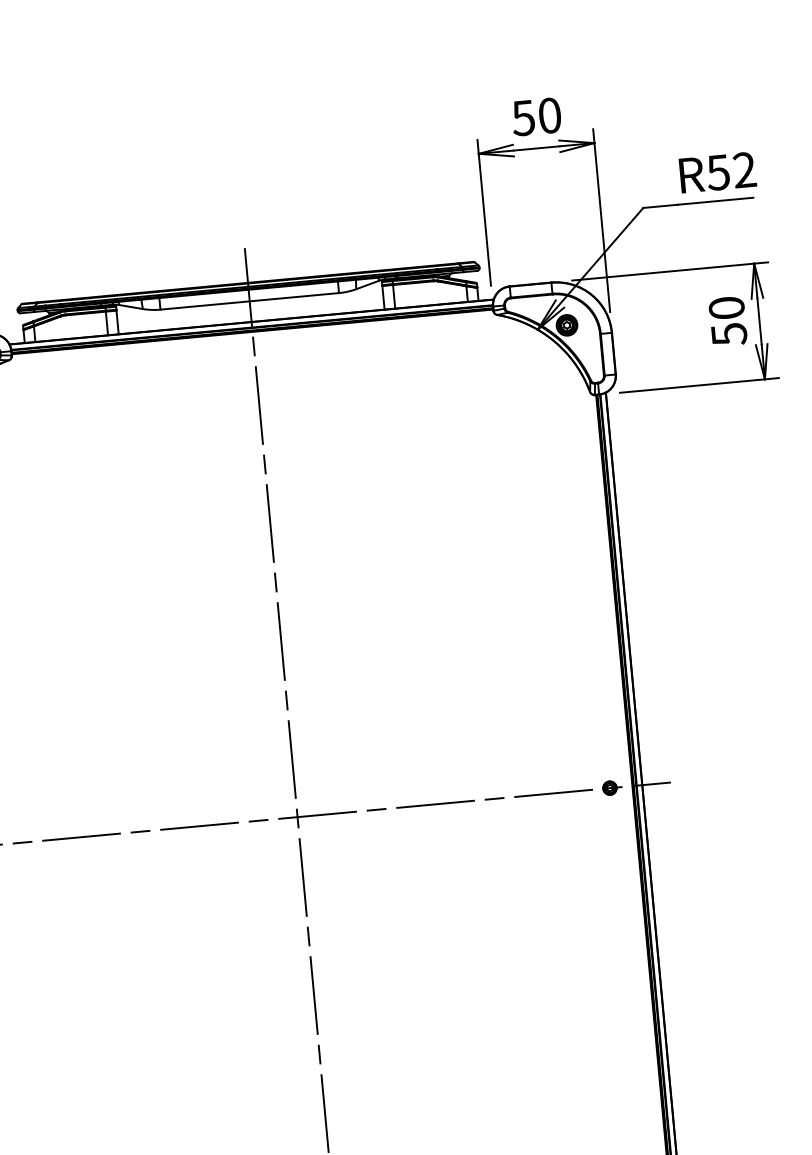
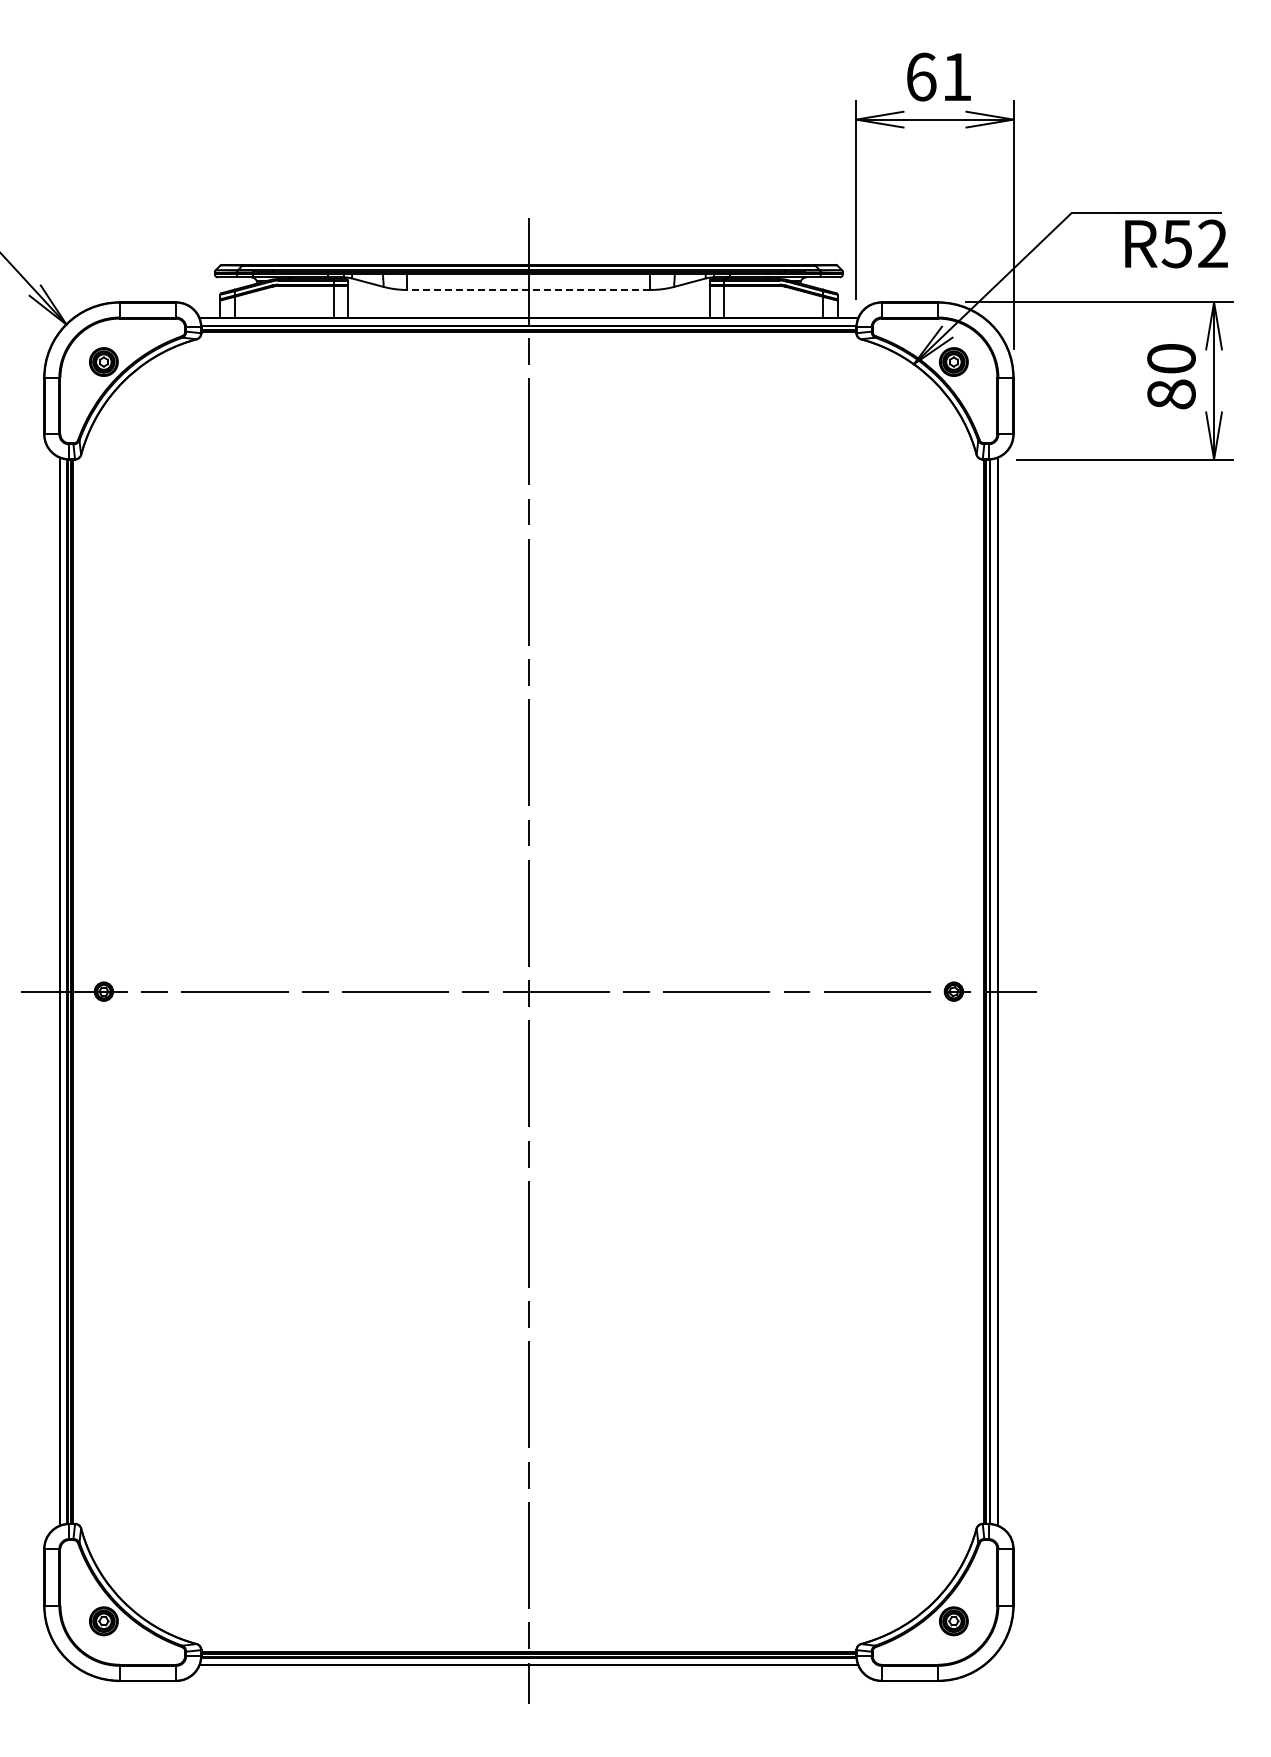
text: (536, 116) -> (938, 76), 50 -> 61
text: (717, 172) -> (1176, 243), moved
line: (249, 301) -> (528, 289), solid -> dashed
text: (729, 334) -> (1171, 394), 50 -> 80

